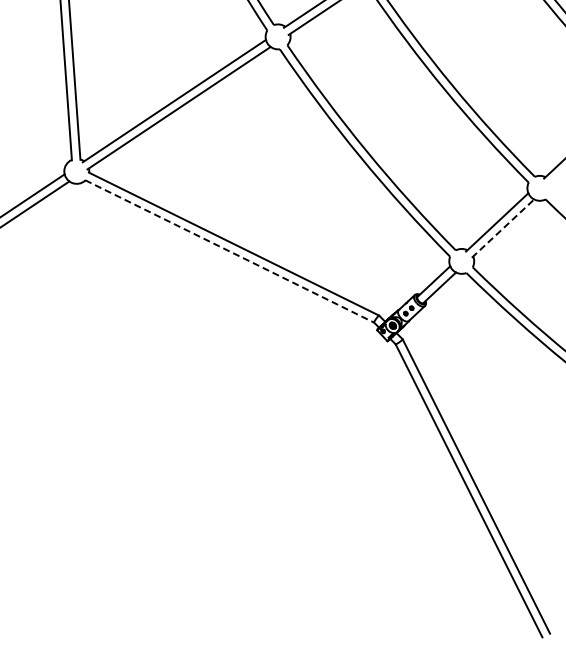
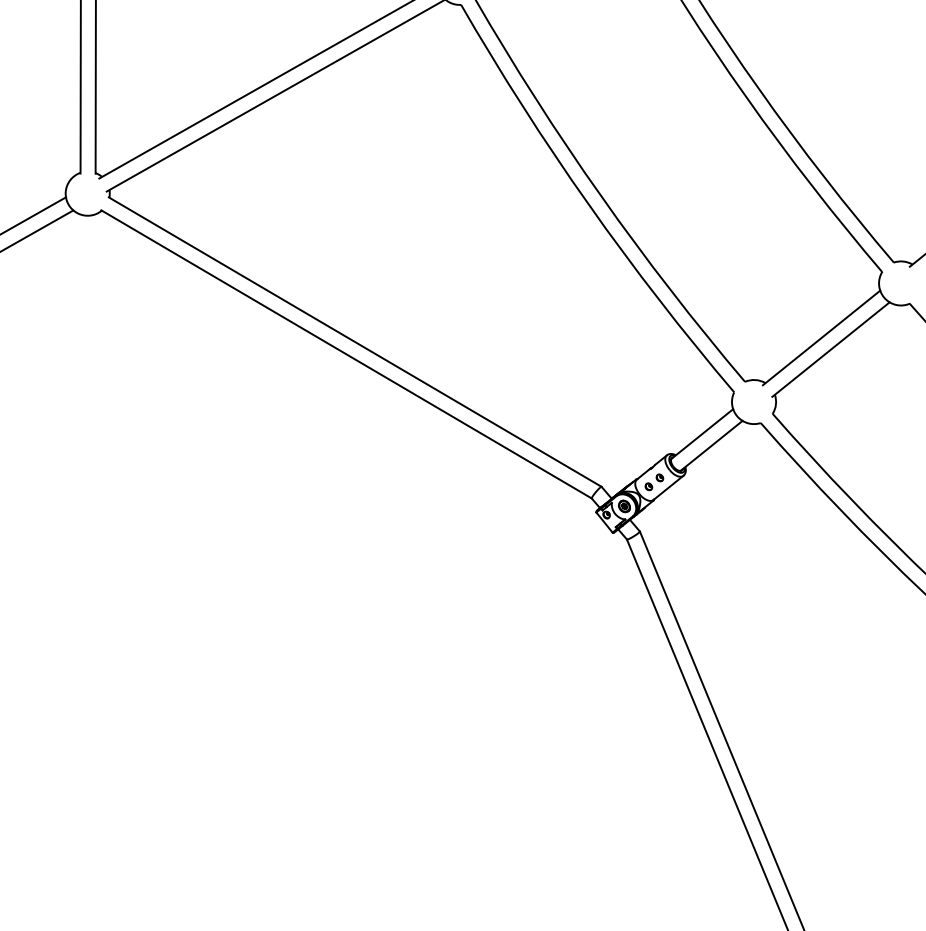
line: (503, 228) -> (831, 349), dashed -> solid
line: (230, 251) -> (348, 354), dashed -> solid

